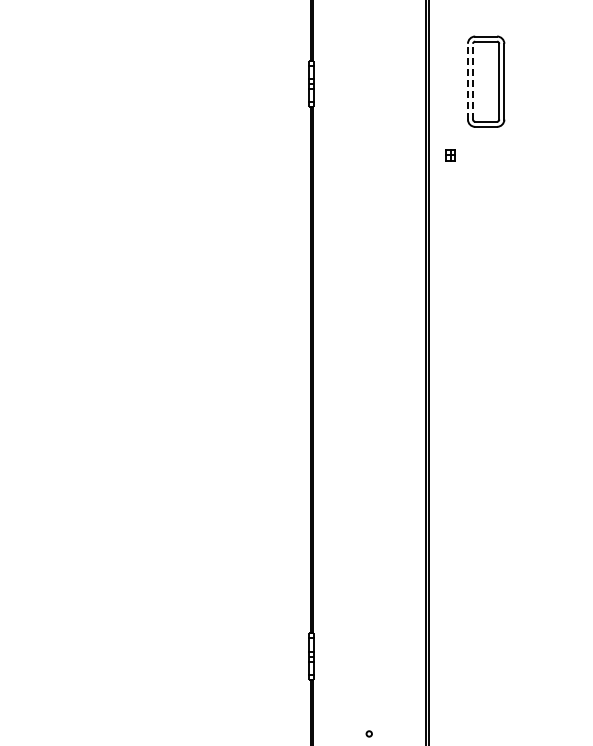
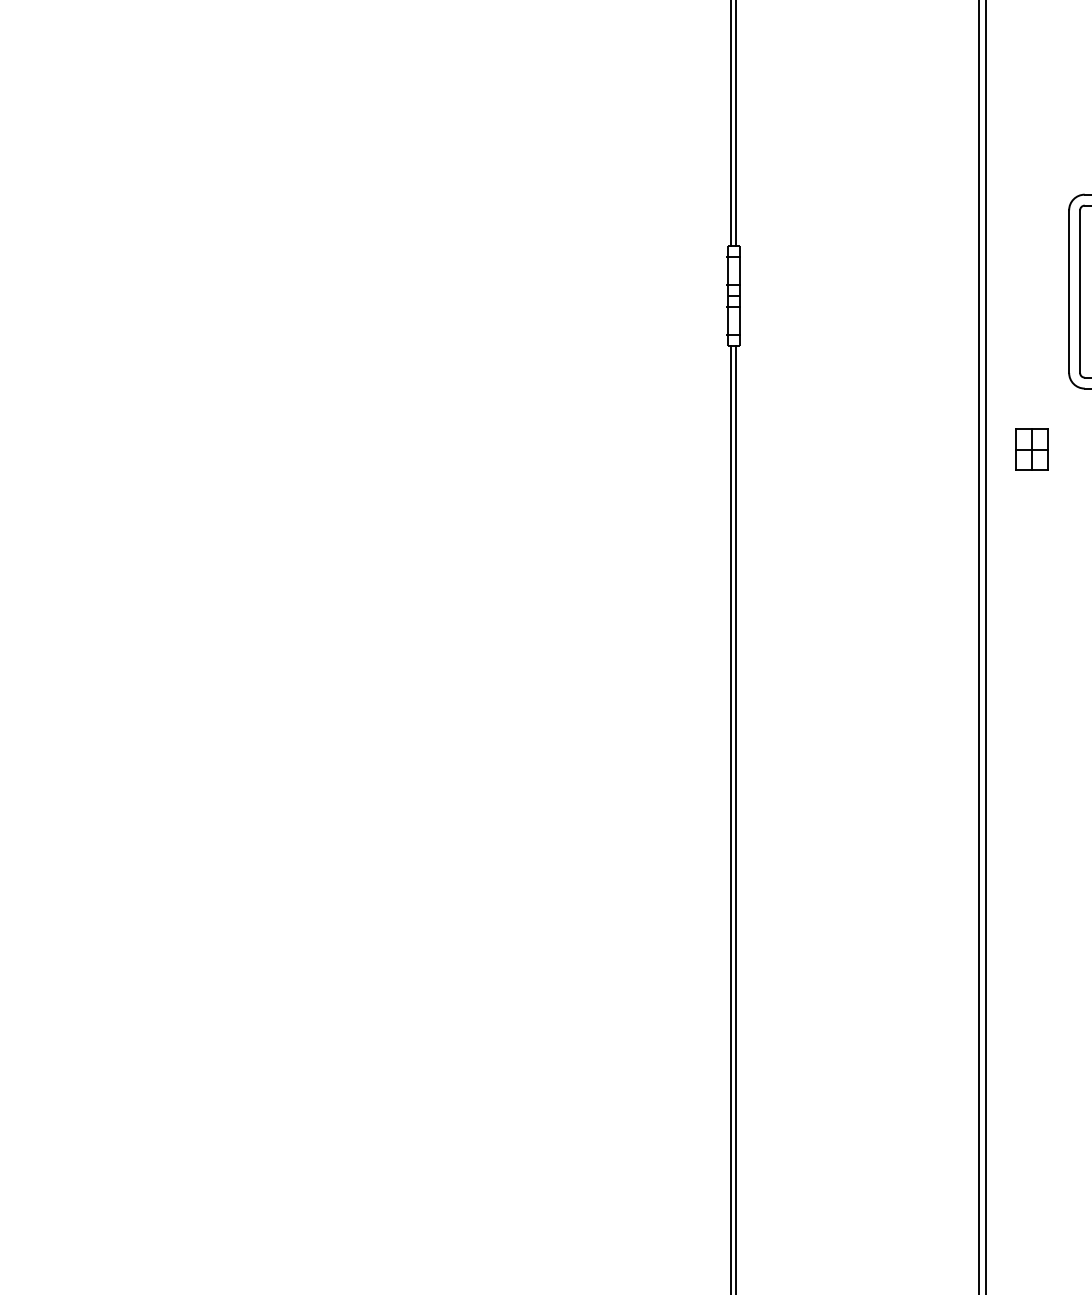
line: (467, 81) -> (1068, 291), dashed -> solid
line: (473, 81) -> (1081, 291), dashed -> solid
part: (450, 155) -> (1031, 449), size x1.67

